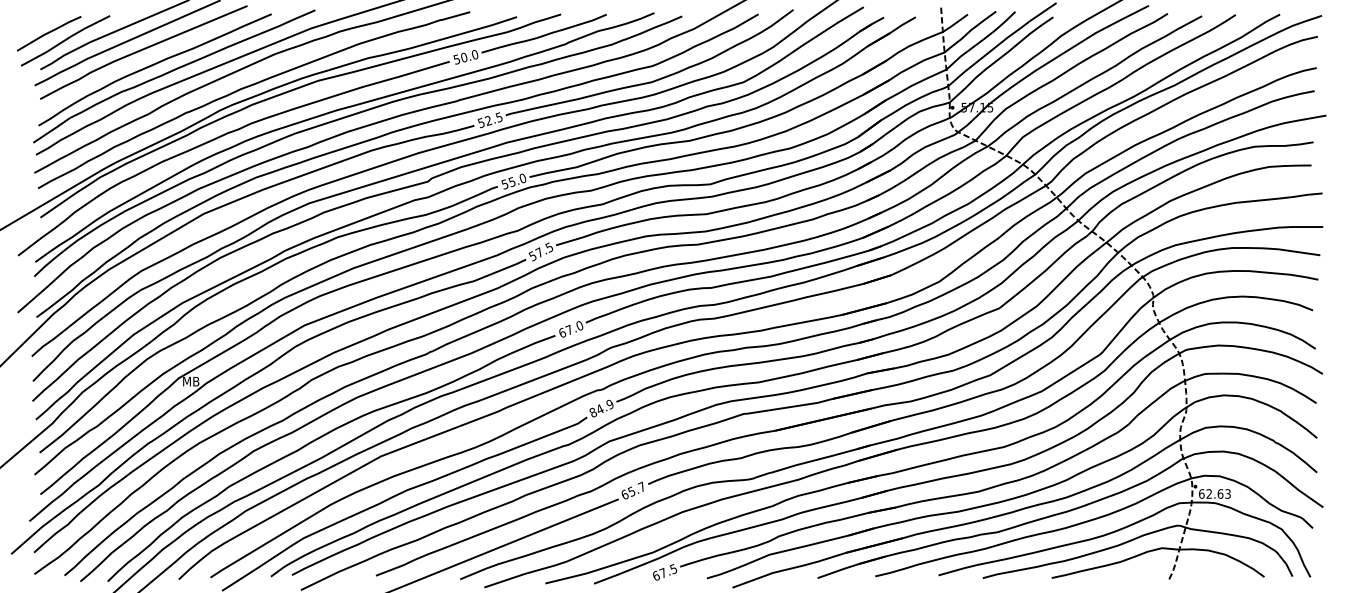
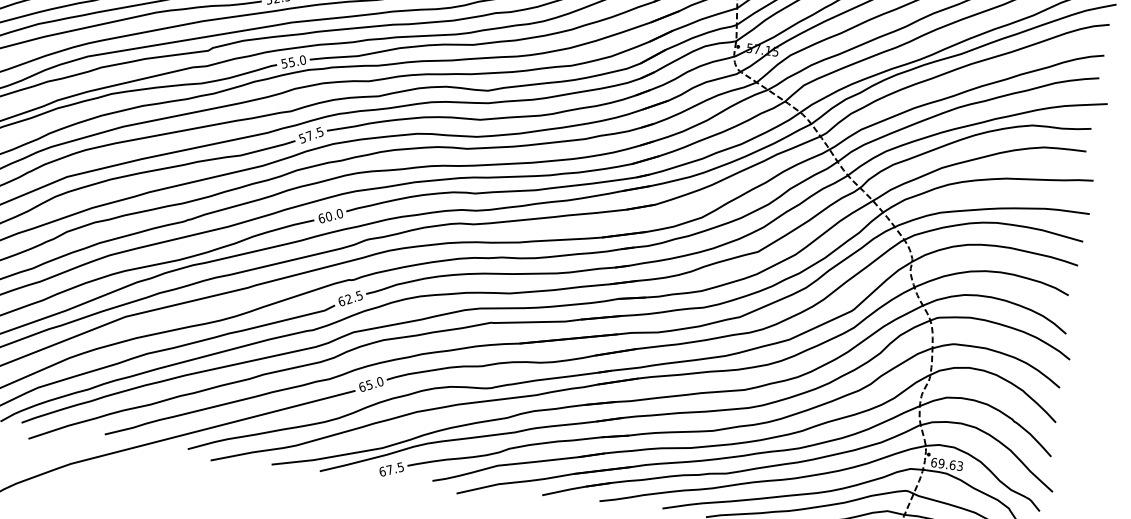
text: (568, 329) -> (328, 215), 67.0 -> 60.0
text: (601, 408) -> (350, 298), 84.9 -> 62.5
text: (641, 486) -> (379, 381), 65.7 -> 65.0
text: (1209, 493) -> (941, 463), 62.63 -> 69.63

